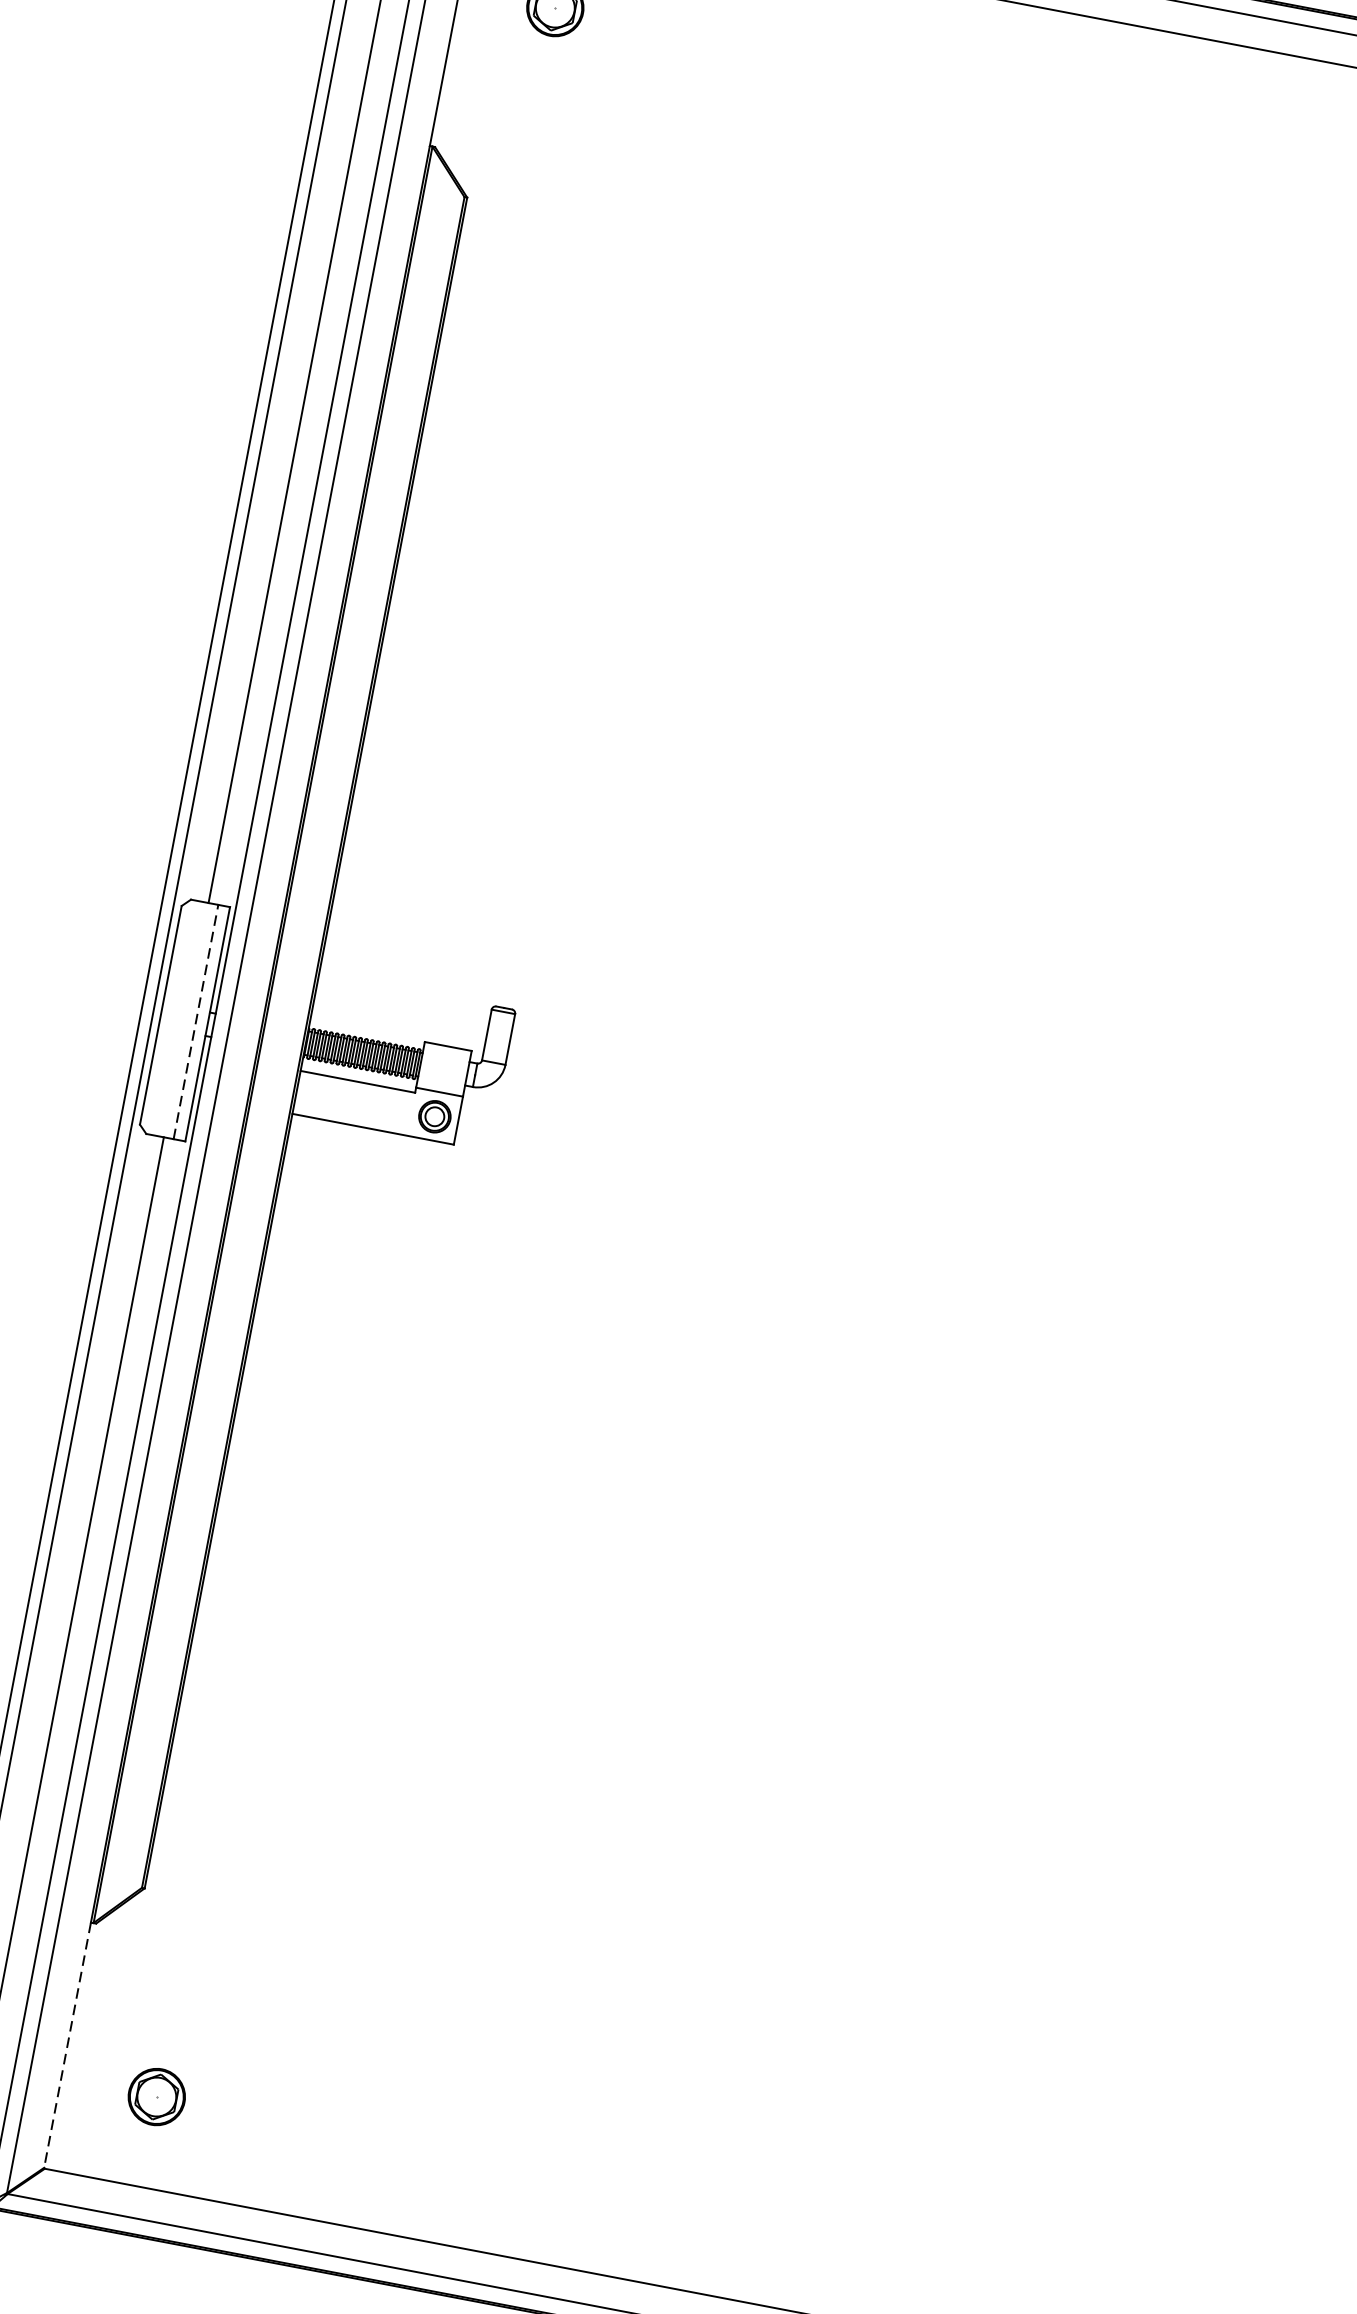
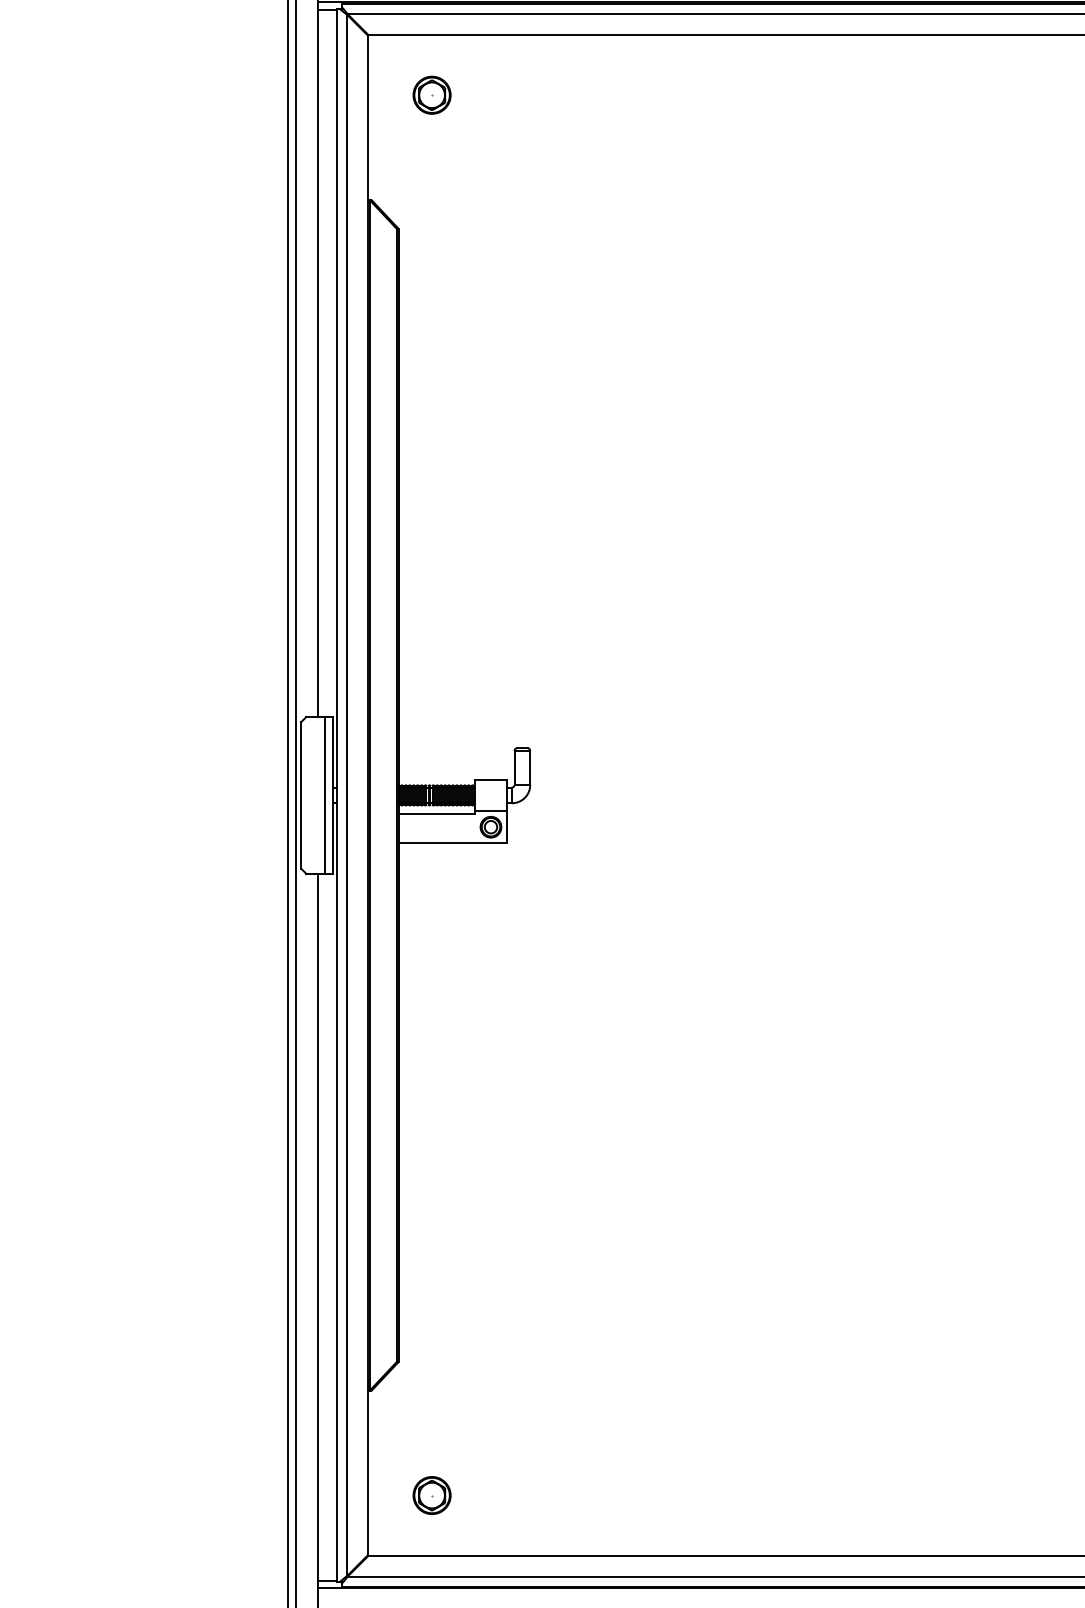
line: (195, 1022) -> (324, 795), dashed -> solid
line: (66, 2045) -> (367, 1473), dashed -> solid

